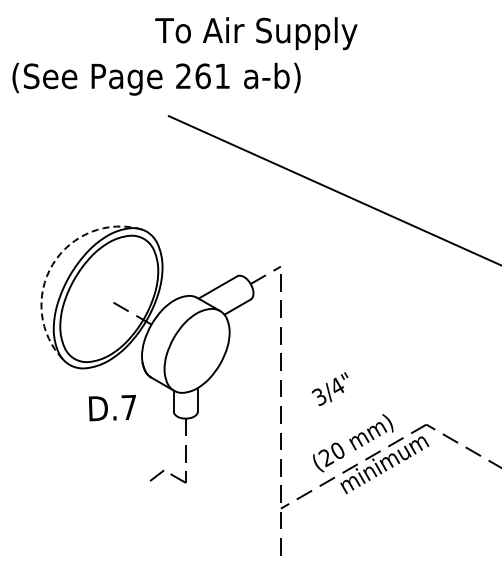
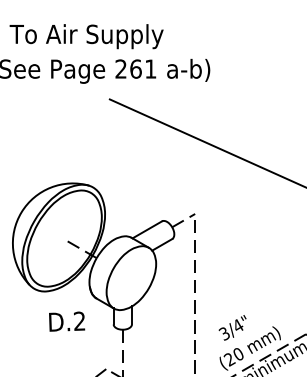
text: (256, 33) -> (86, 36), moved
arc: (52, 264) -> (21, 212), dashed -> solid
text: (329, 389) -> (232, 328), moved
text: (128, 407) -> (79, 321), D.7 -> D.2

